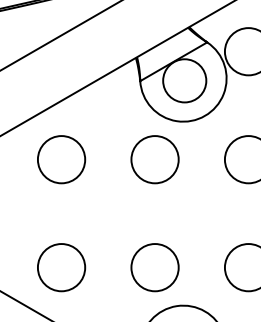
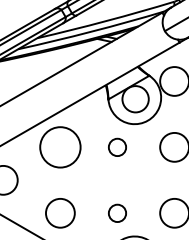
circle: (60, 158) -> (59, 146), size x1.4
circle: (155, 159) -> (117, 147), size x0.6
circle: (155, 268) -> (117, 213), size x0.6

